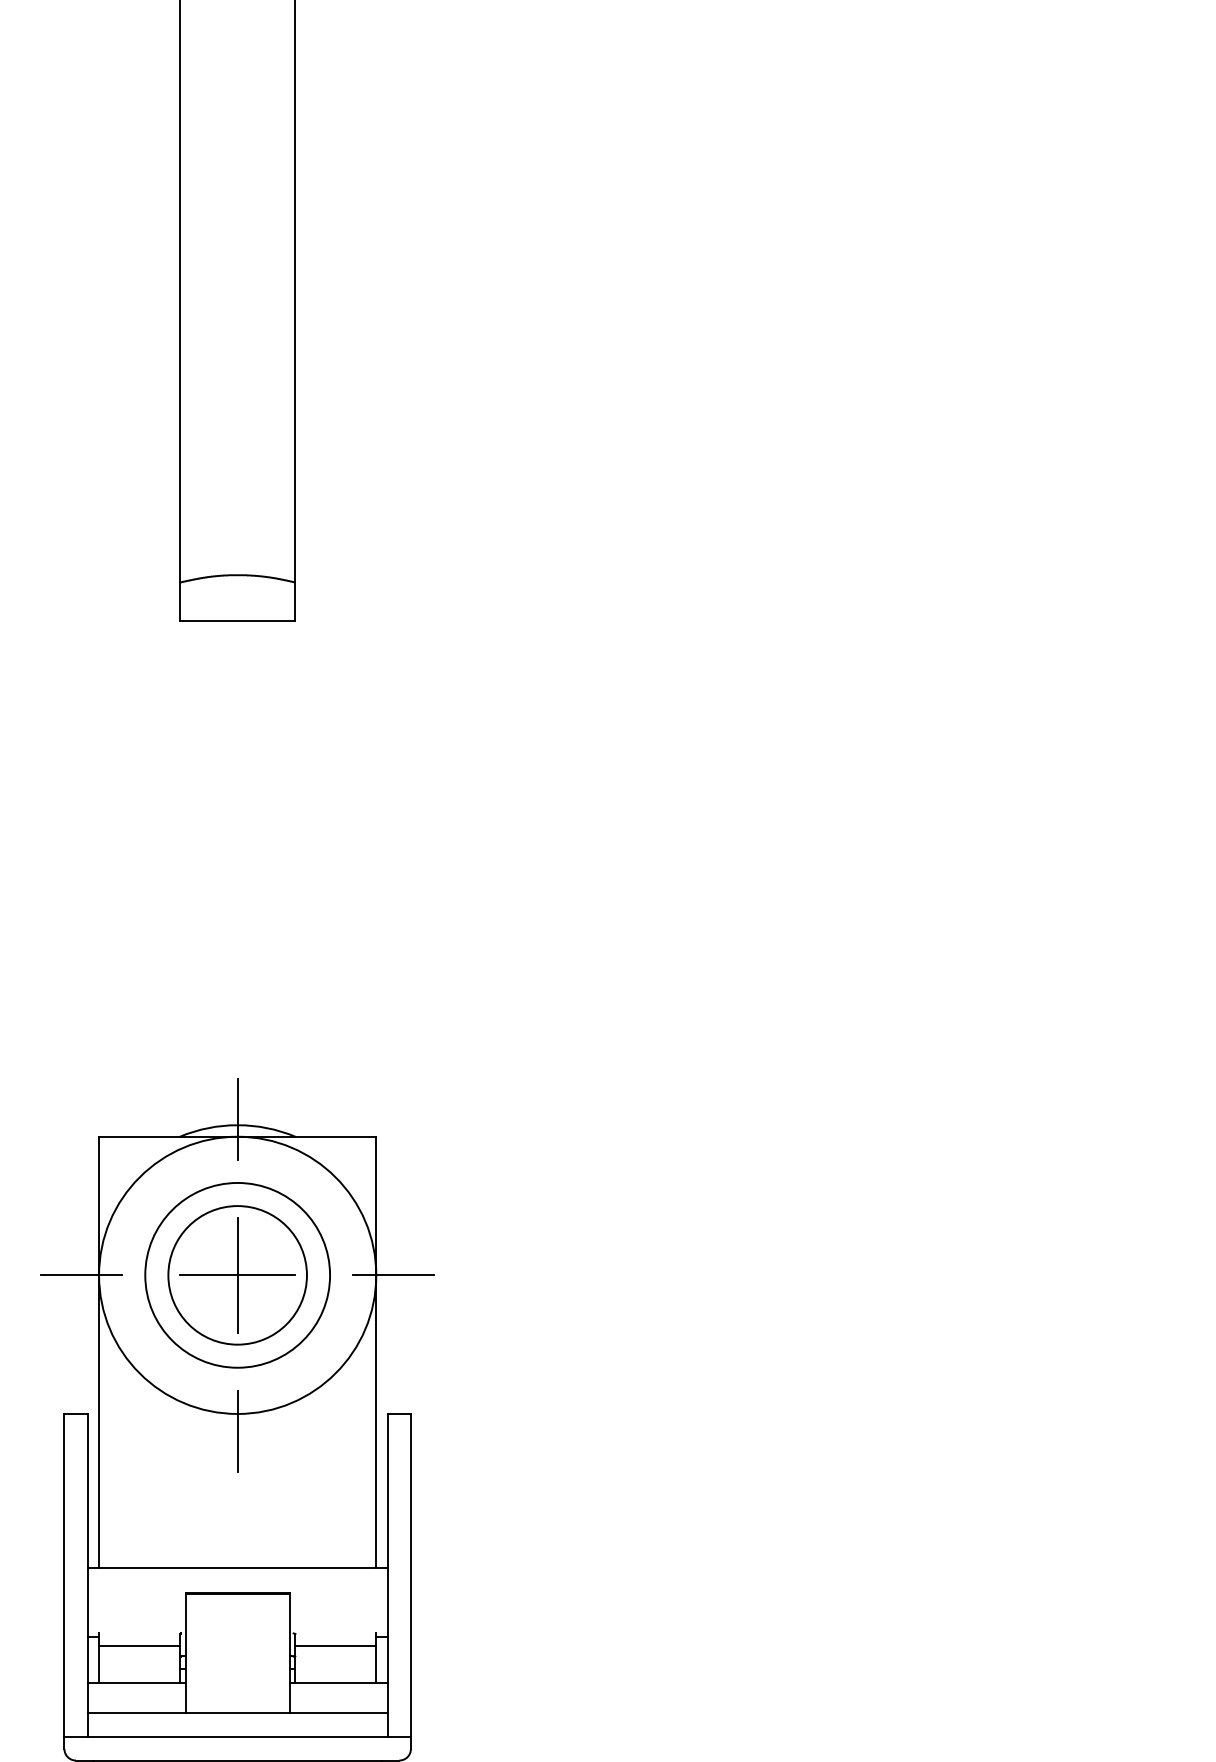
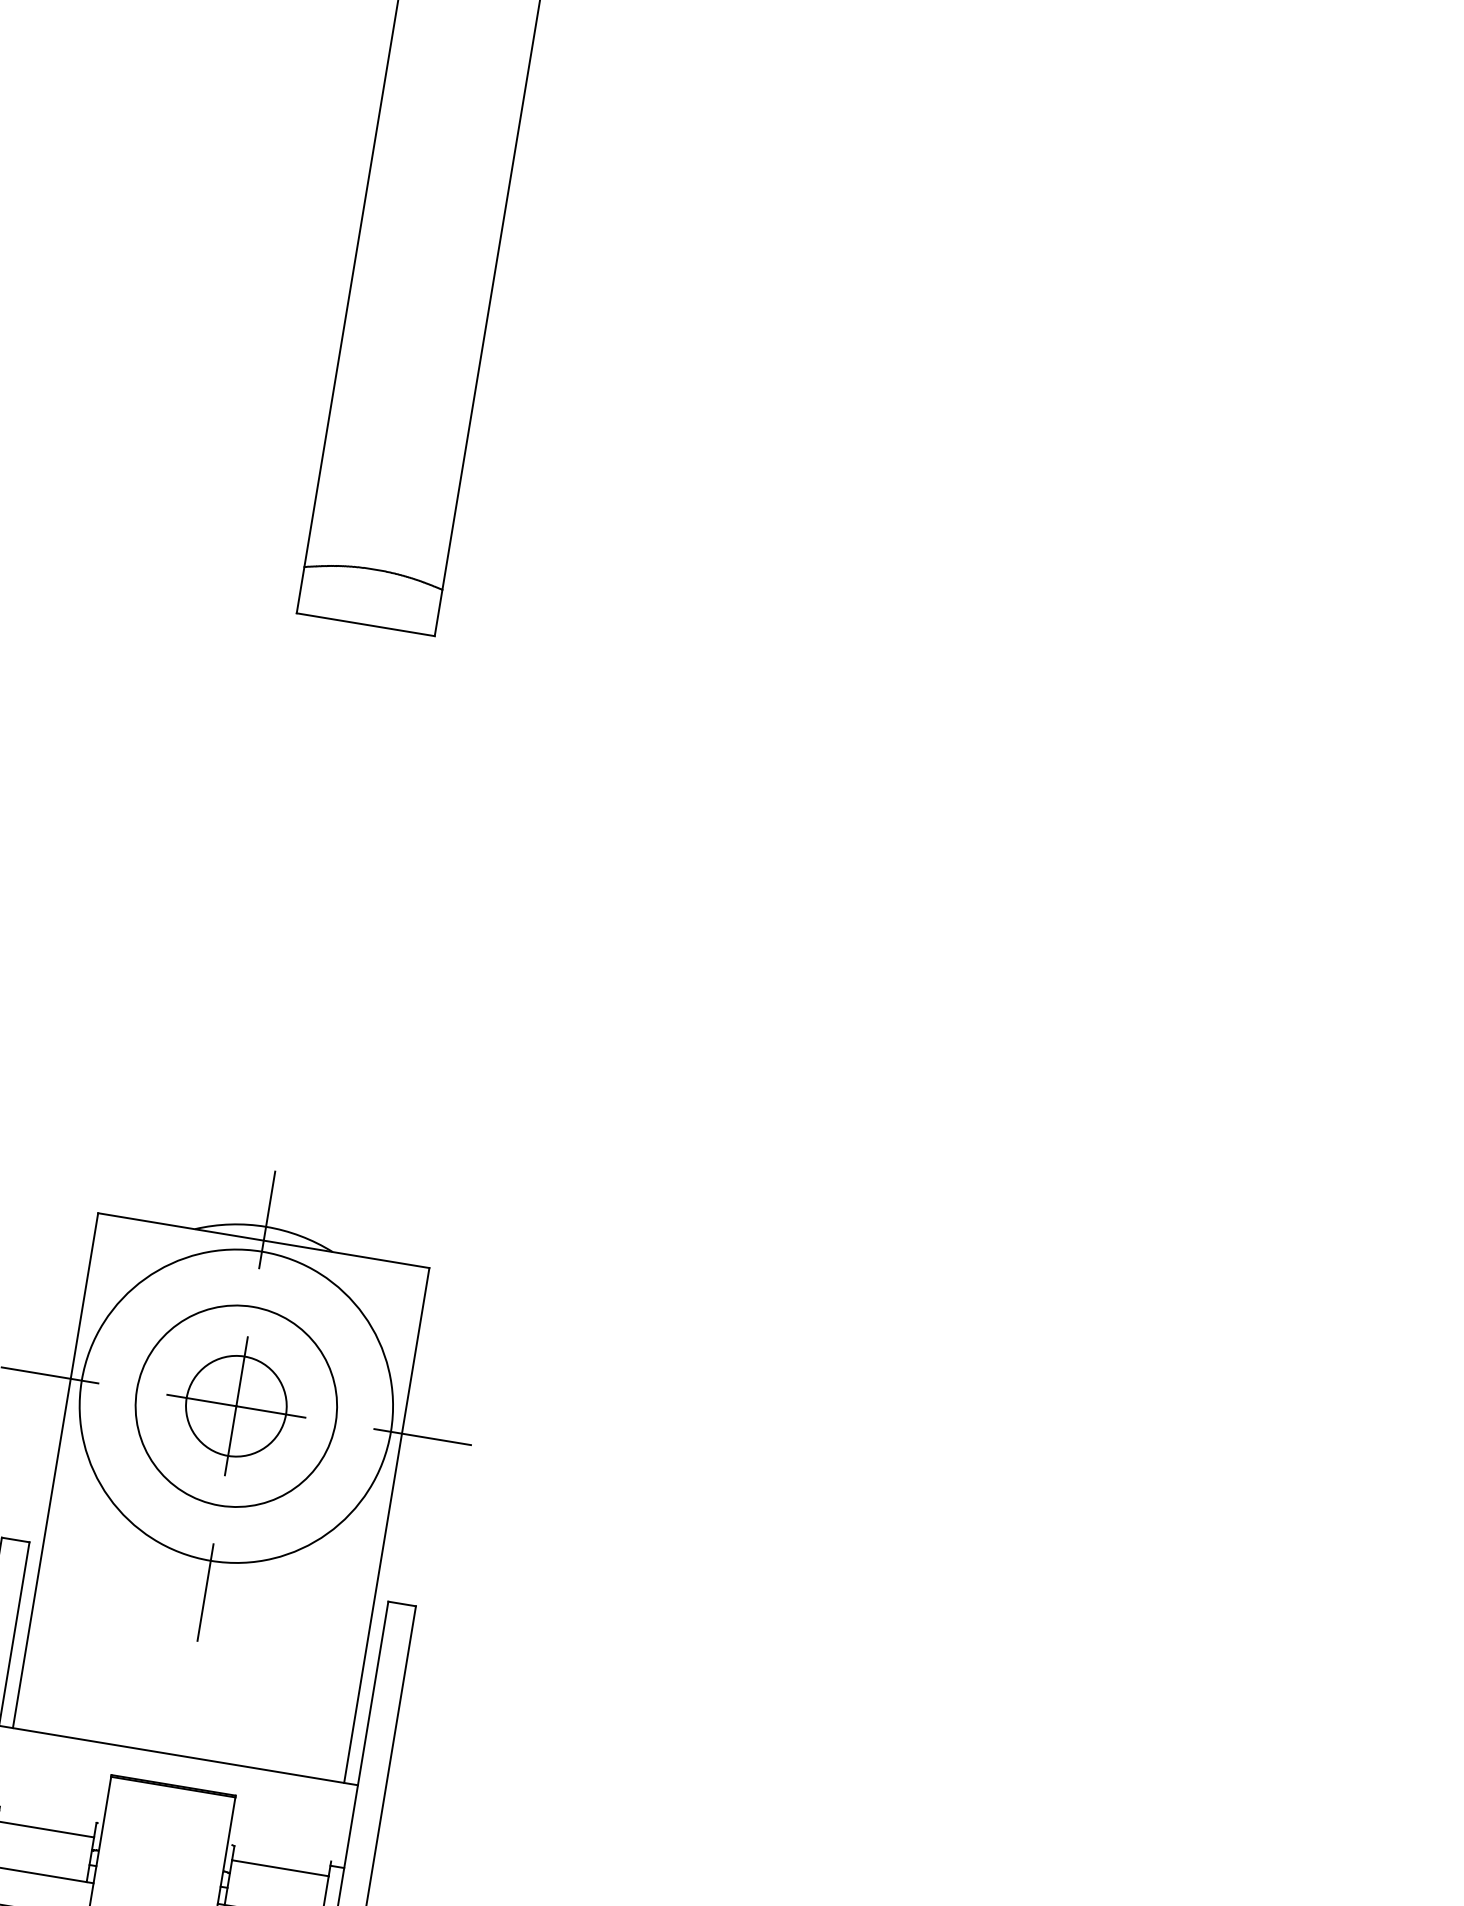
circle: (237, 1274) -> (236, 1405), size x0.6
circle: (237, 1274) -> (236, 1405), size x1.4
circle: (237, 1275) -> (236, 1406), size x0.6

